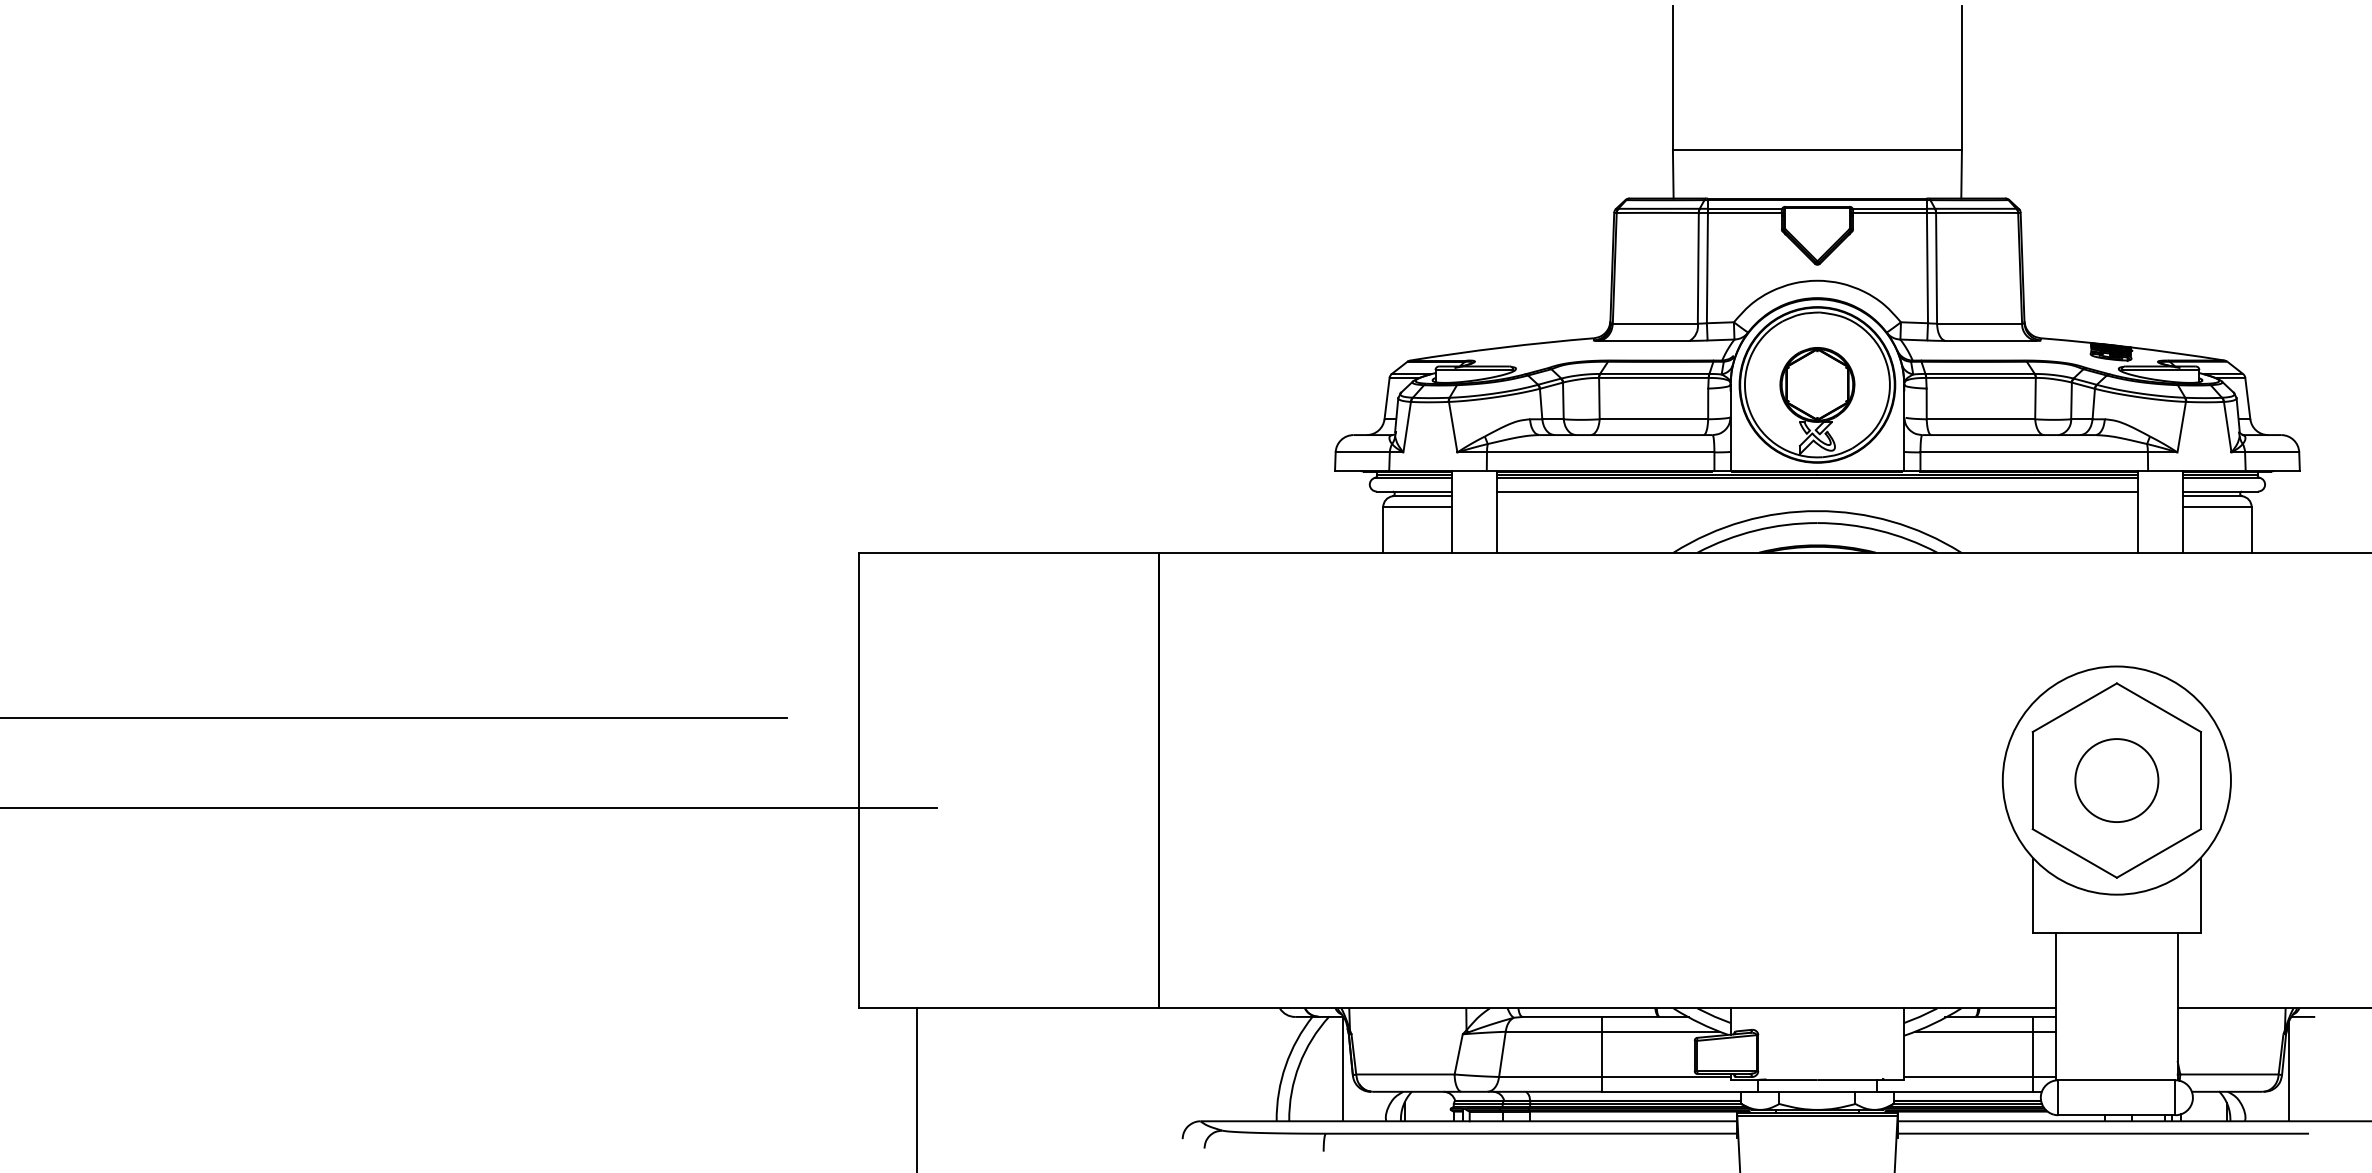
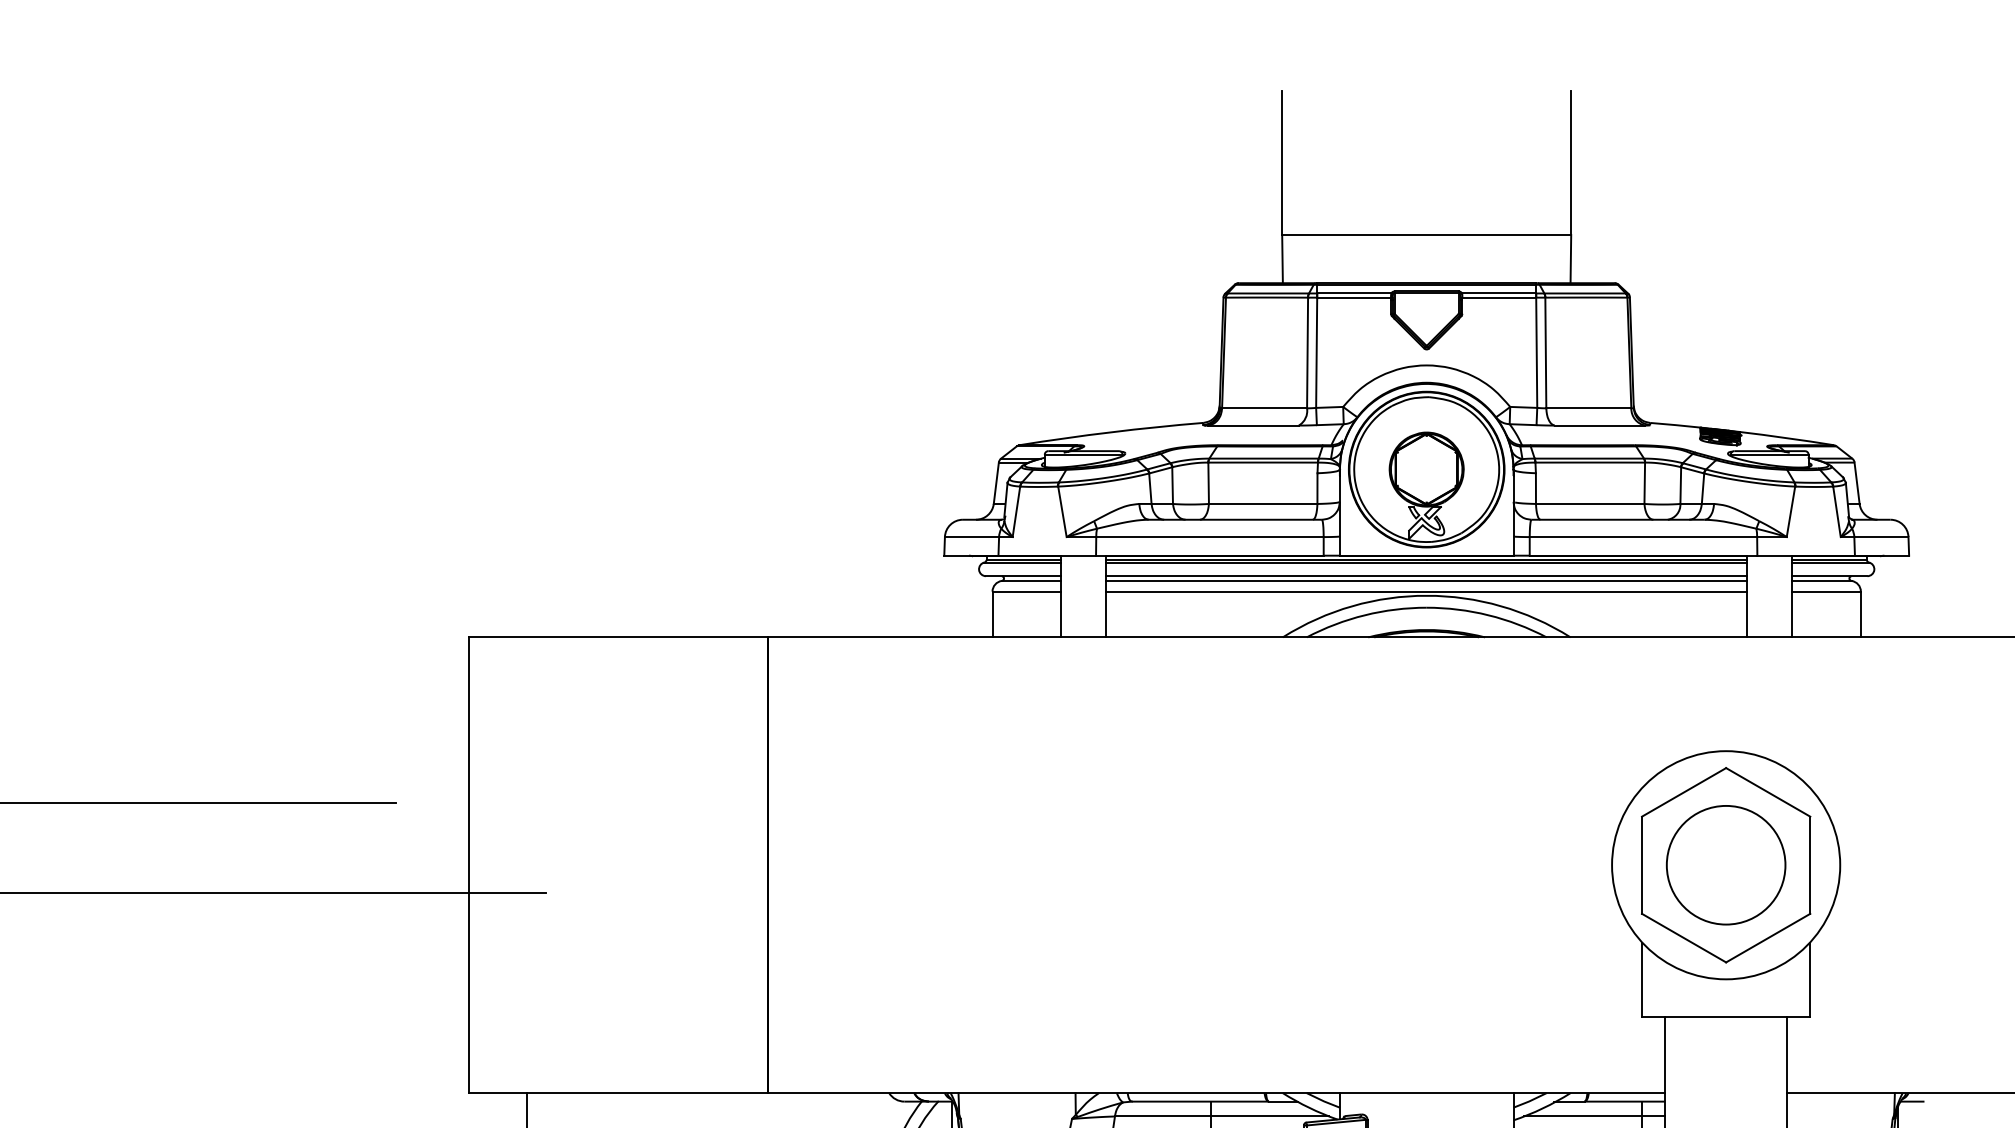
line: (1817, 496) -> (1426, 581), added
line: (1817, 506) -> (1426, 591), added
circle: (2116, 780) -> (1725, 865), size x1.43

